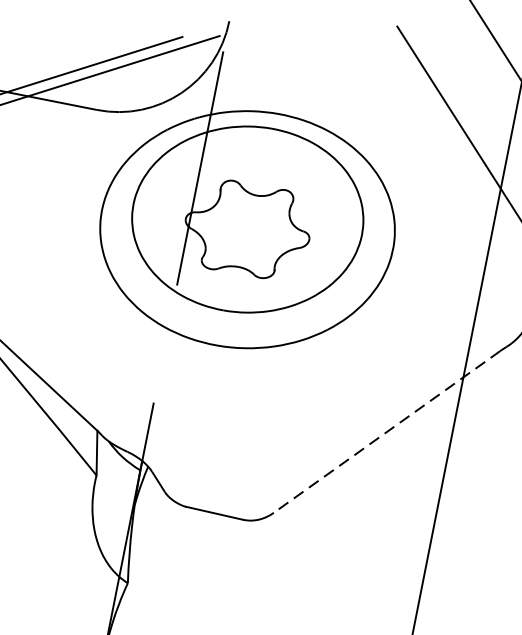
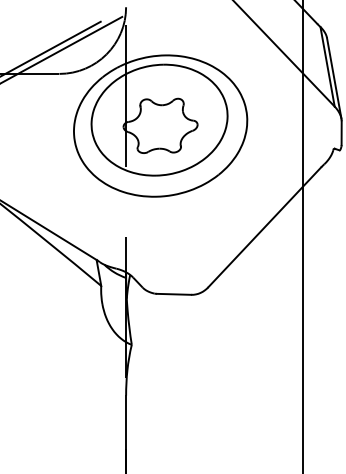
line: (386, 432) -> (264, 227), dashed -> solid

